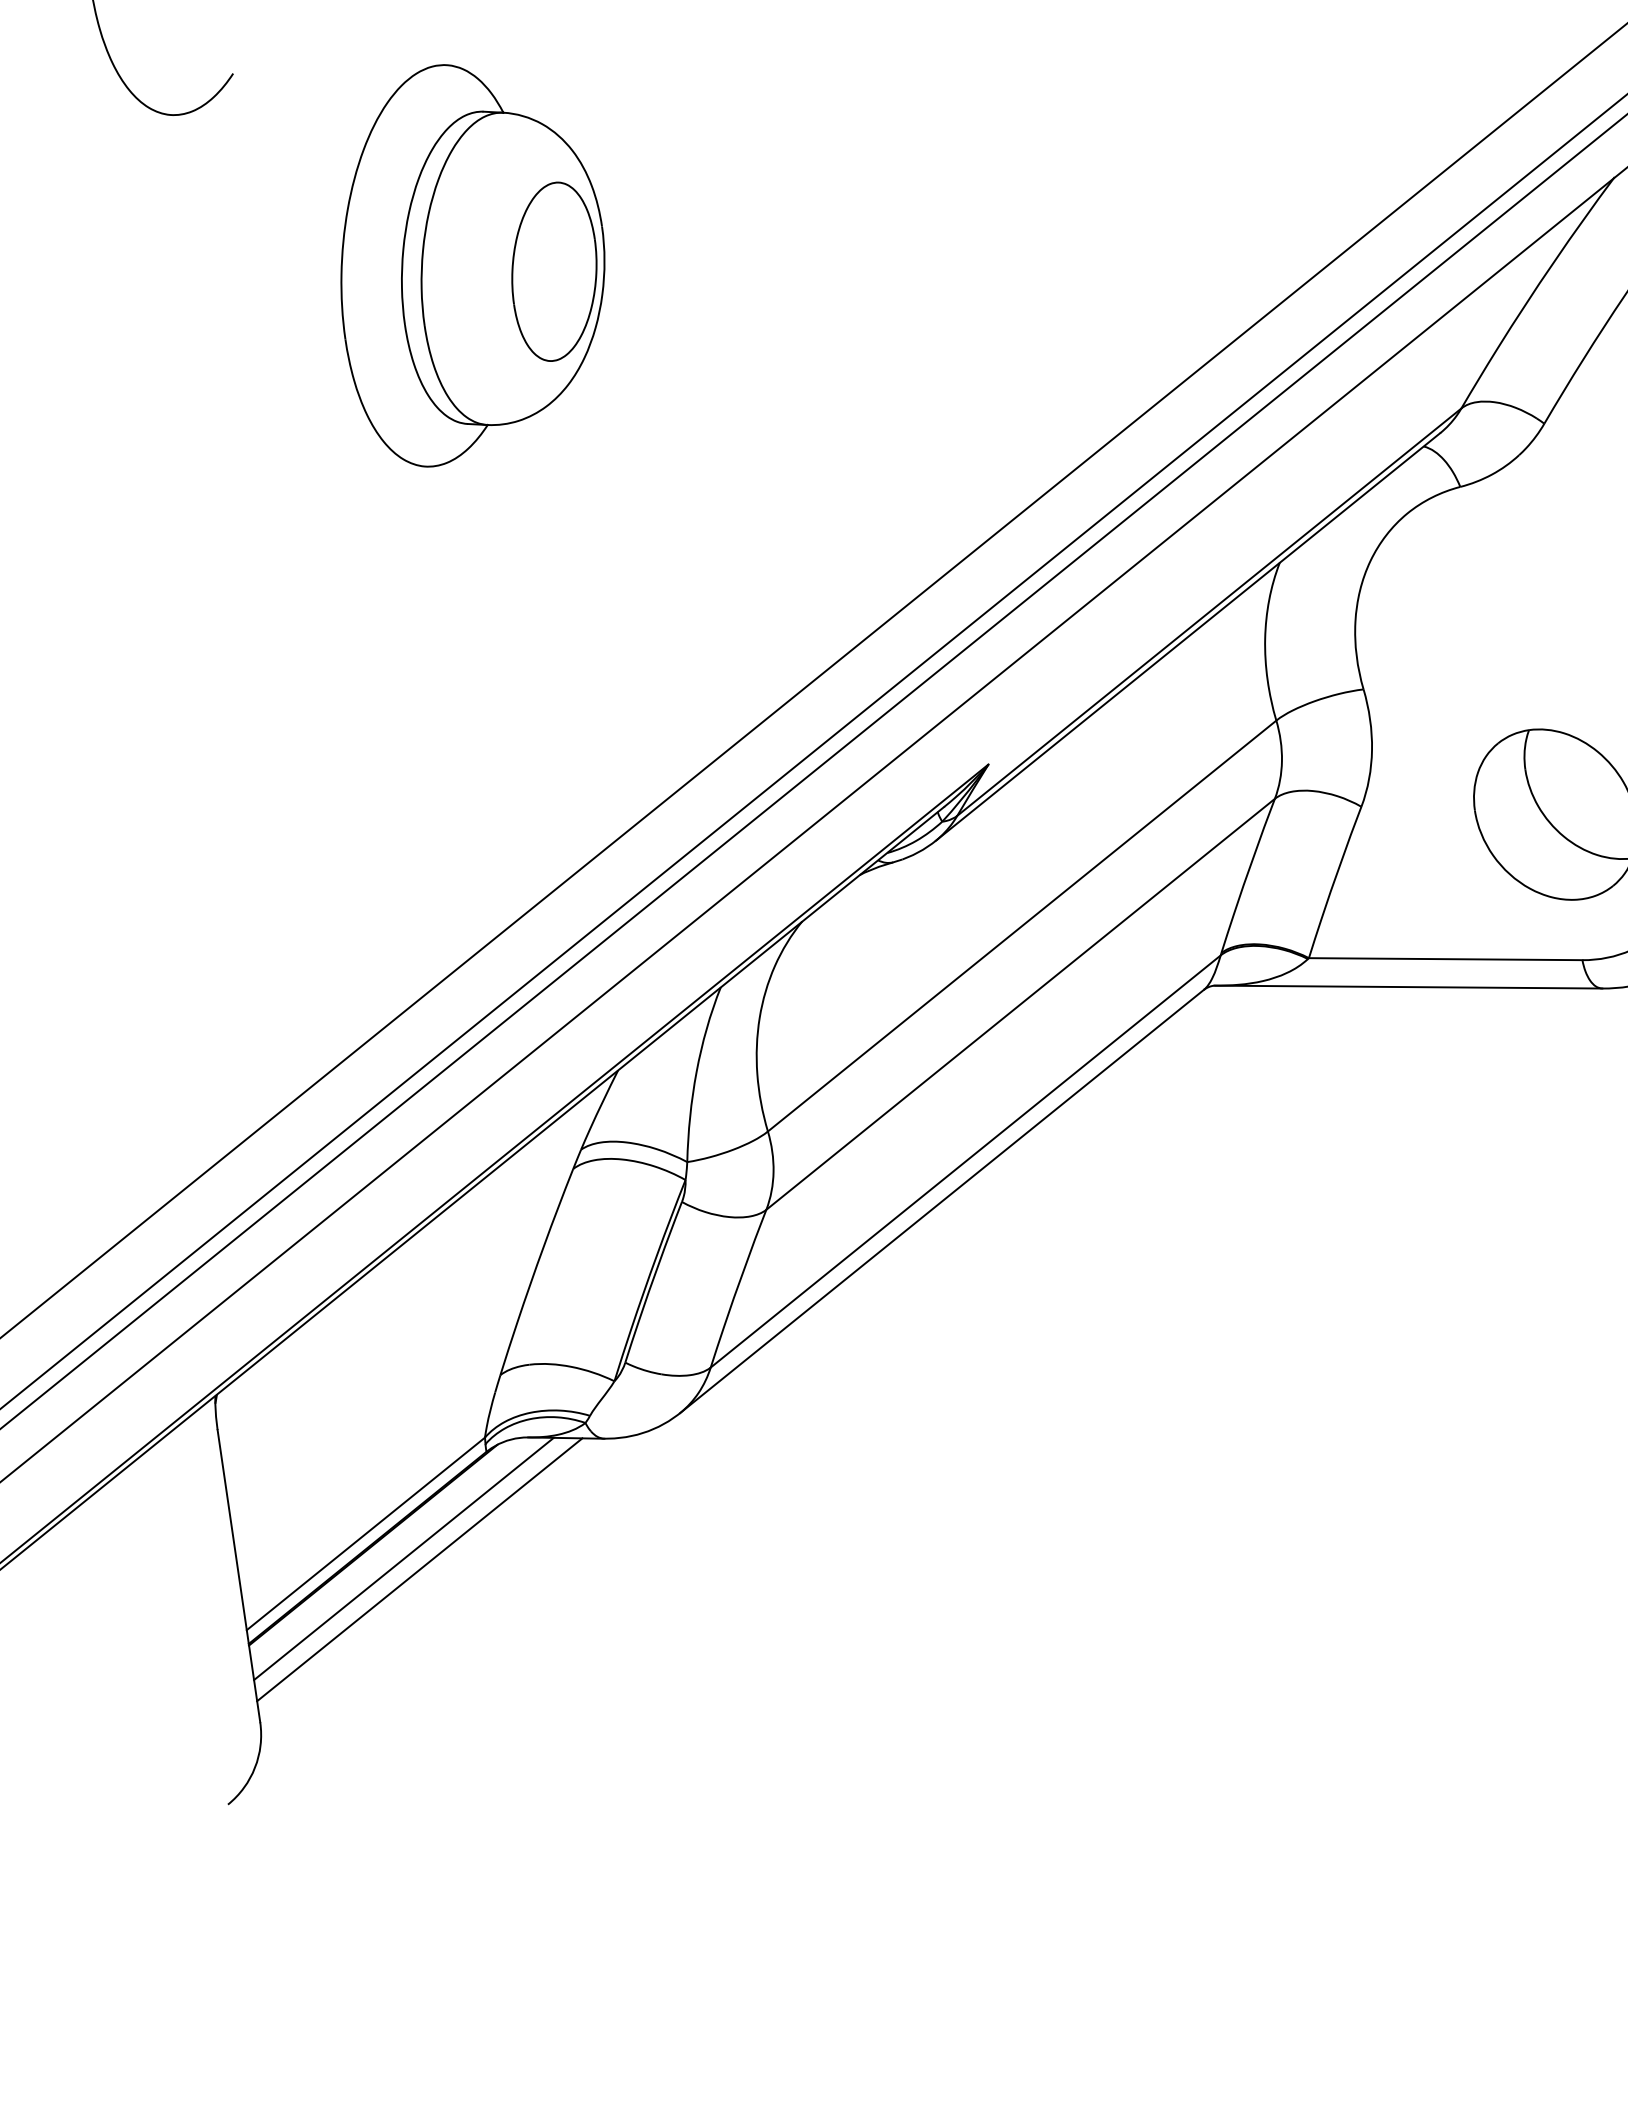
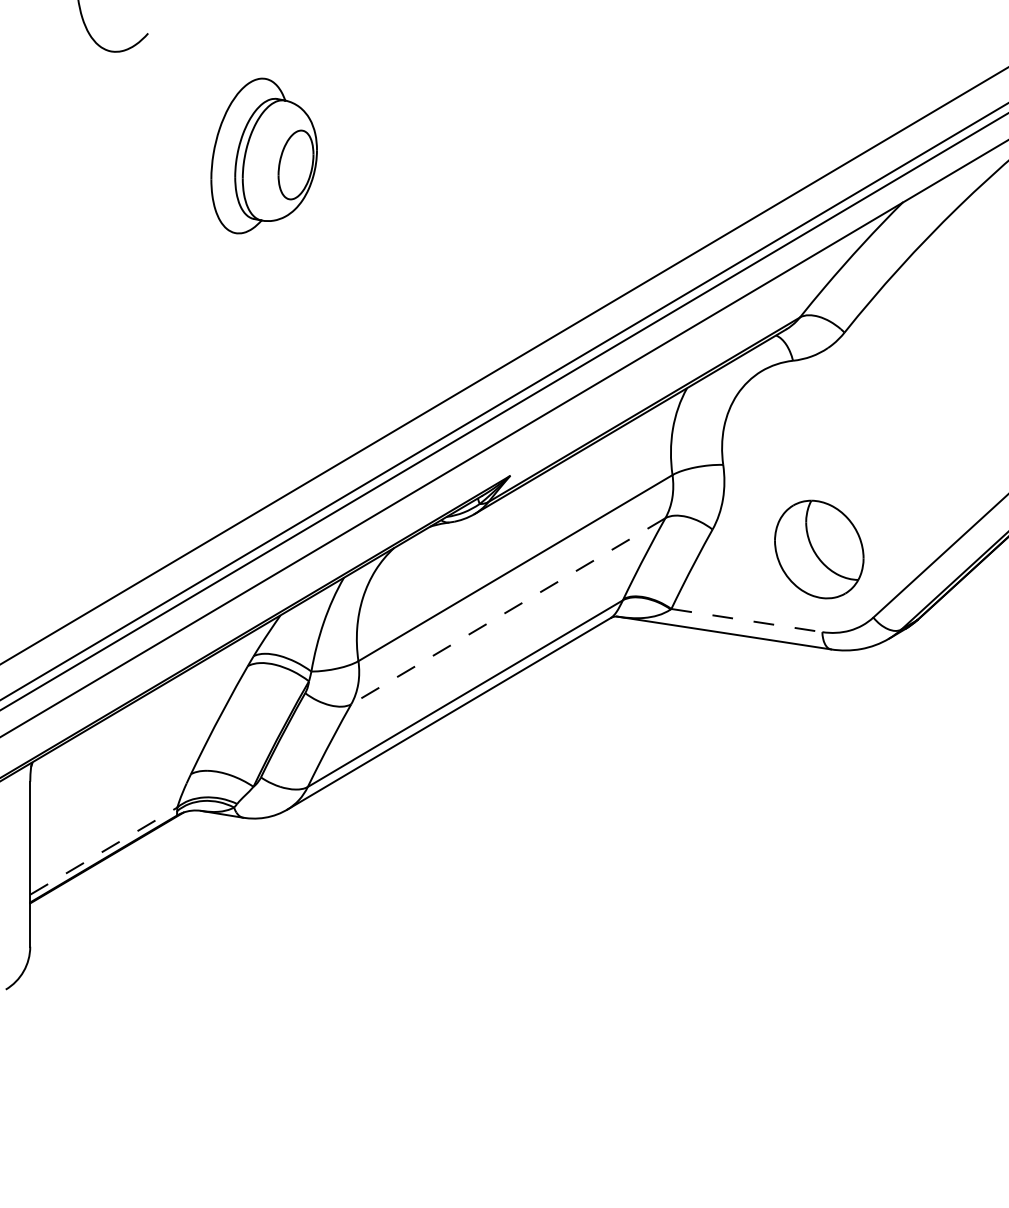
part: (469, 260) -> (263, 155), size x0.7
line: (1446, 958) -> (747, 620), solid -> dashed
line: (1020, 1004) -> (508, 611), solid -> dashed
line: (365, 1534) -> (103, 851), solid -> dashed
line: (403, 1558) -> (122, 867), removed
line: (419, 1568) -> (130, 874), removed

